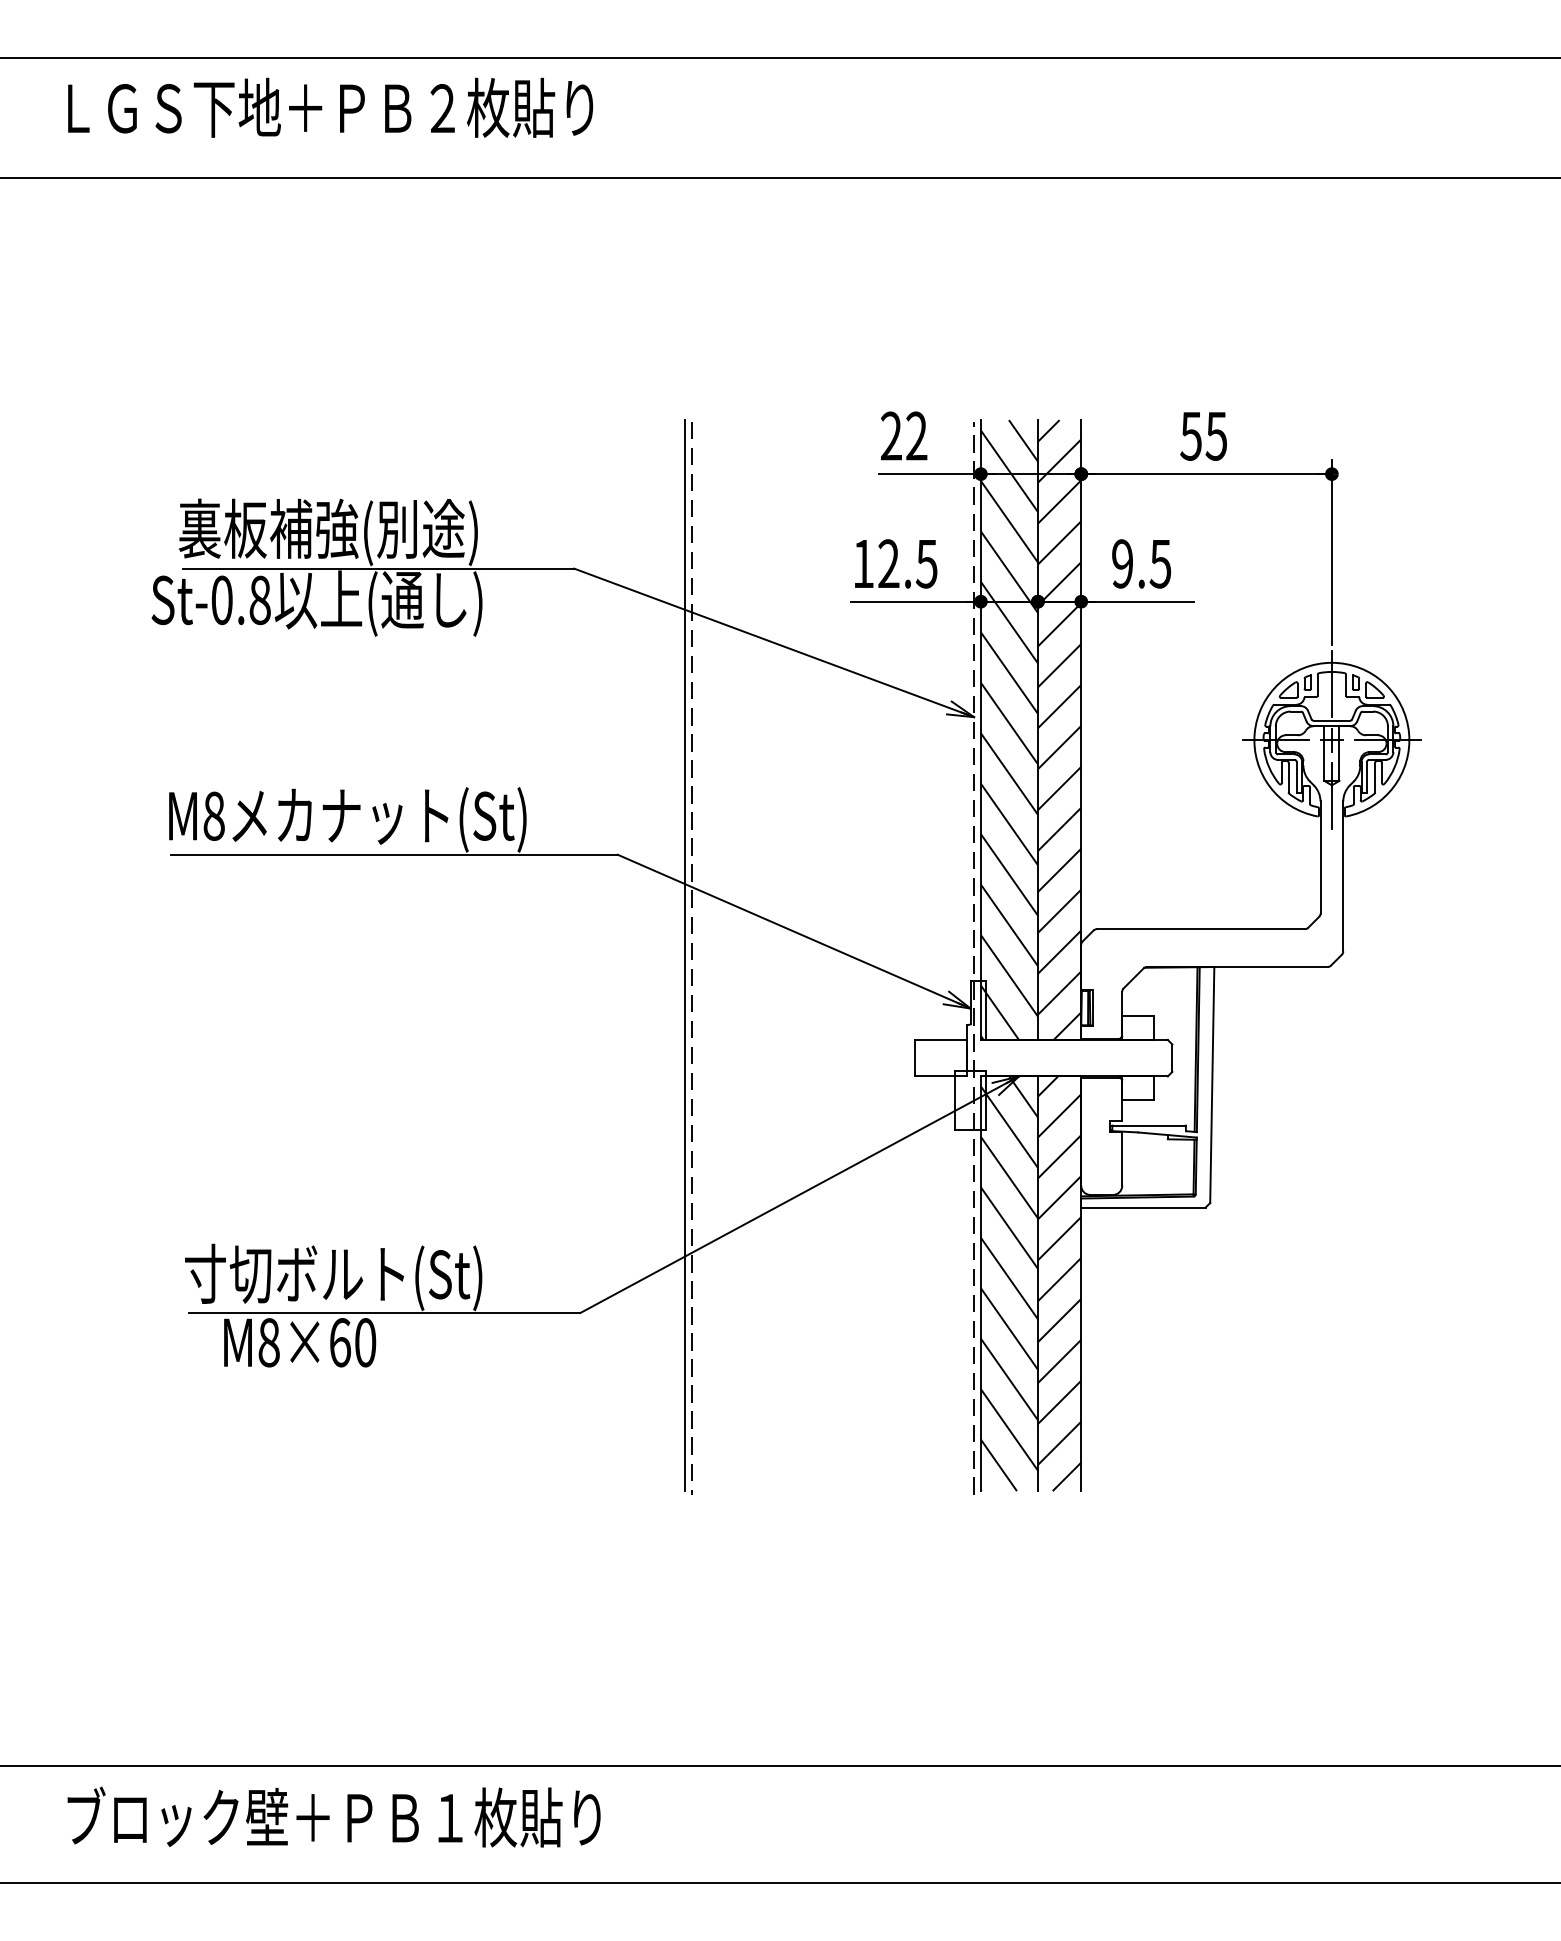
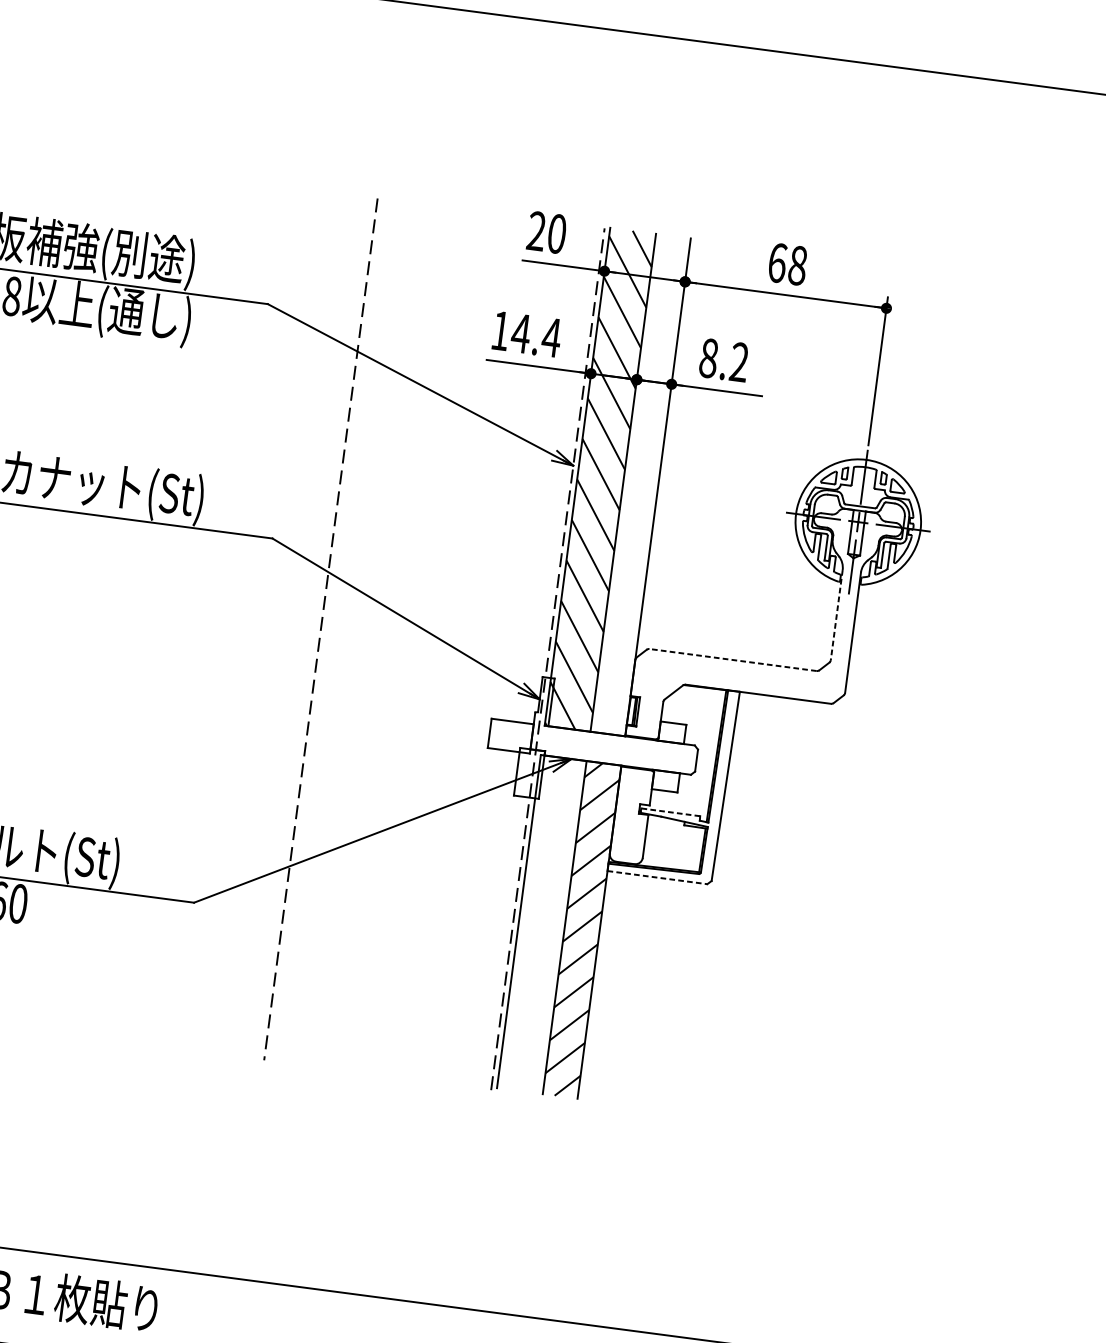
text: (916, 435) -> (556, 233), 22 -> 20
text: (1203, 435) -> (787, 263), 55 -> 68
text: (907, 563) -> (536, 335), 12.5 -> 14.4
text: (1141, 563) -> (724, 359), 9.5 -> 8.2
hatch: (1059, 729) -> (640, 484), removed
line: (1320, 858) -> (836, 615), solid -> dashed
line: (1200, 929) -> (732, 660), solid -> dashed
line: (684, 955) -> (315, 626), removed
line: (1149, 1125) -> (671, 812), solid -> dashed
line: (1143, 1207) -> (657, 877), solid -> dashed
hatch: (1008, 1283) -> (541, 924), removed

